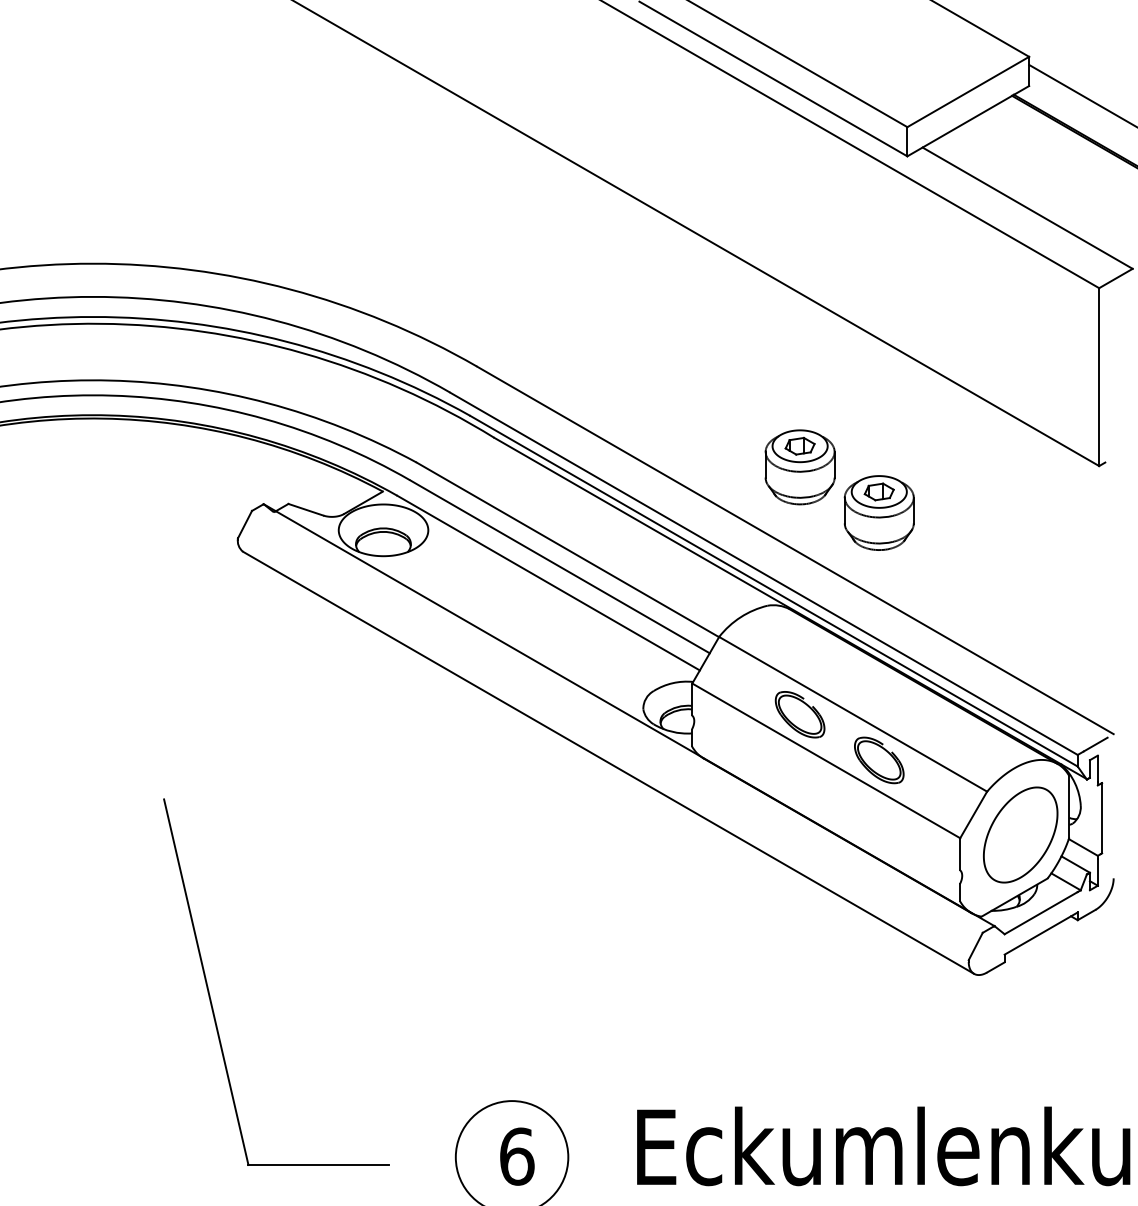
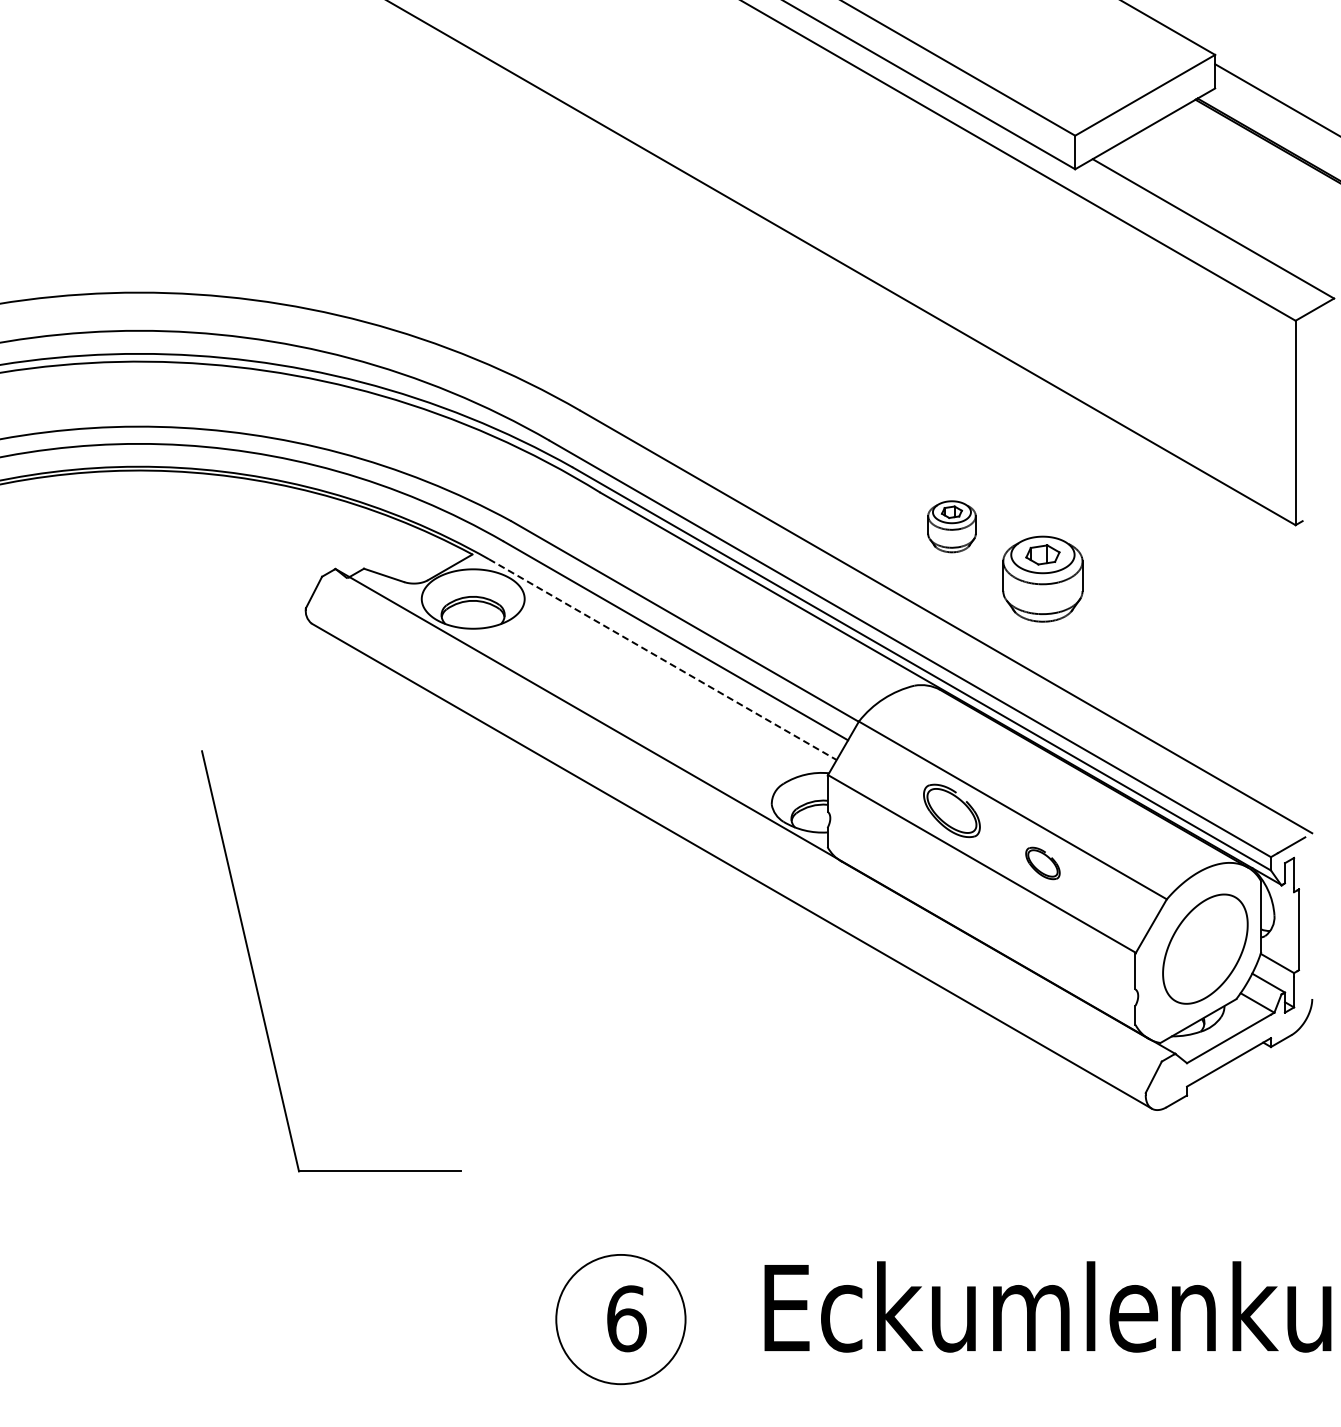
part: (799, 467) -> (951, 526), size x0.6
line: (548, 582) -> (662, 659), solid -> dashed
part: (878, 760) -> (1042, 863), size x0.6
part: (211, 999) -> (256, 981), moved

